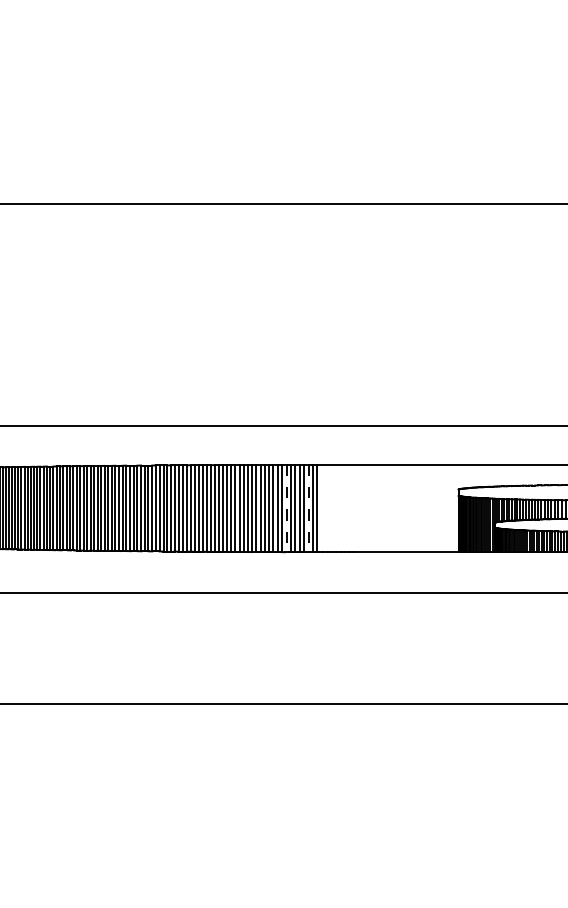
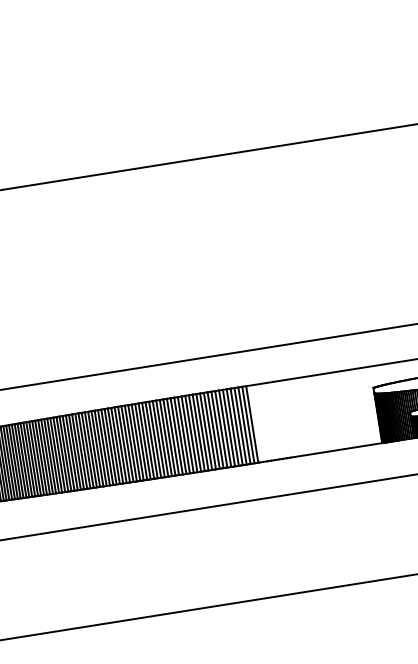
line: (286, 508) -> (225, 428), dashed -> solid
line: (308, 508) -> (244, 425), dashed -> solid

